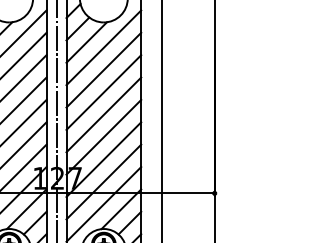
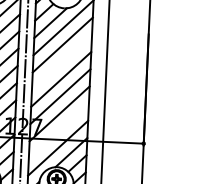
line: (103, 92) -> (61, 62), removed
line: (103, 181) -> (58, 130), removed

